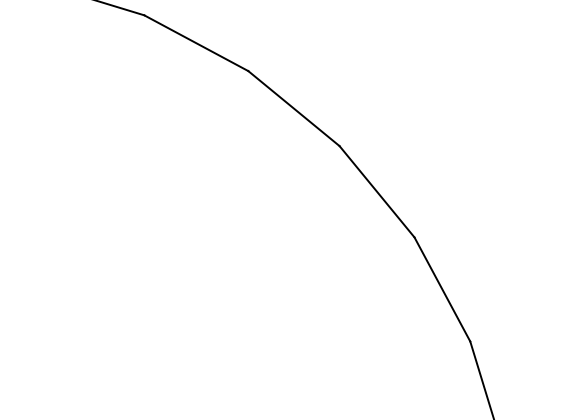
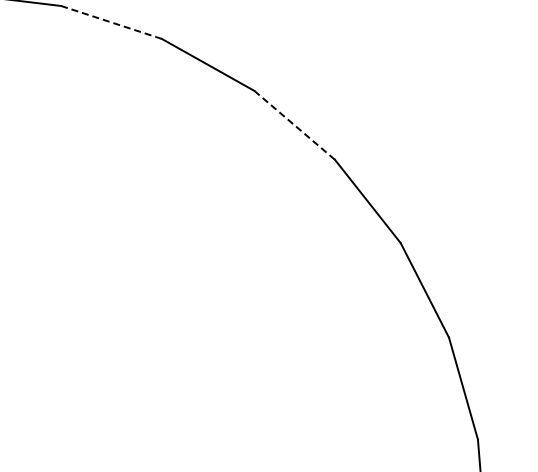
line: (196, 43) -> (111, 22), solid -> dashed
line: (377, 192) -> (295, 125), solid -> dashed

